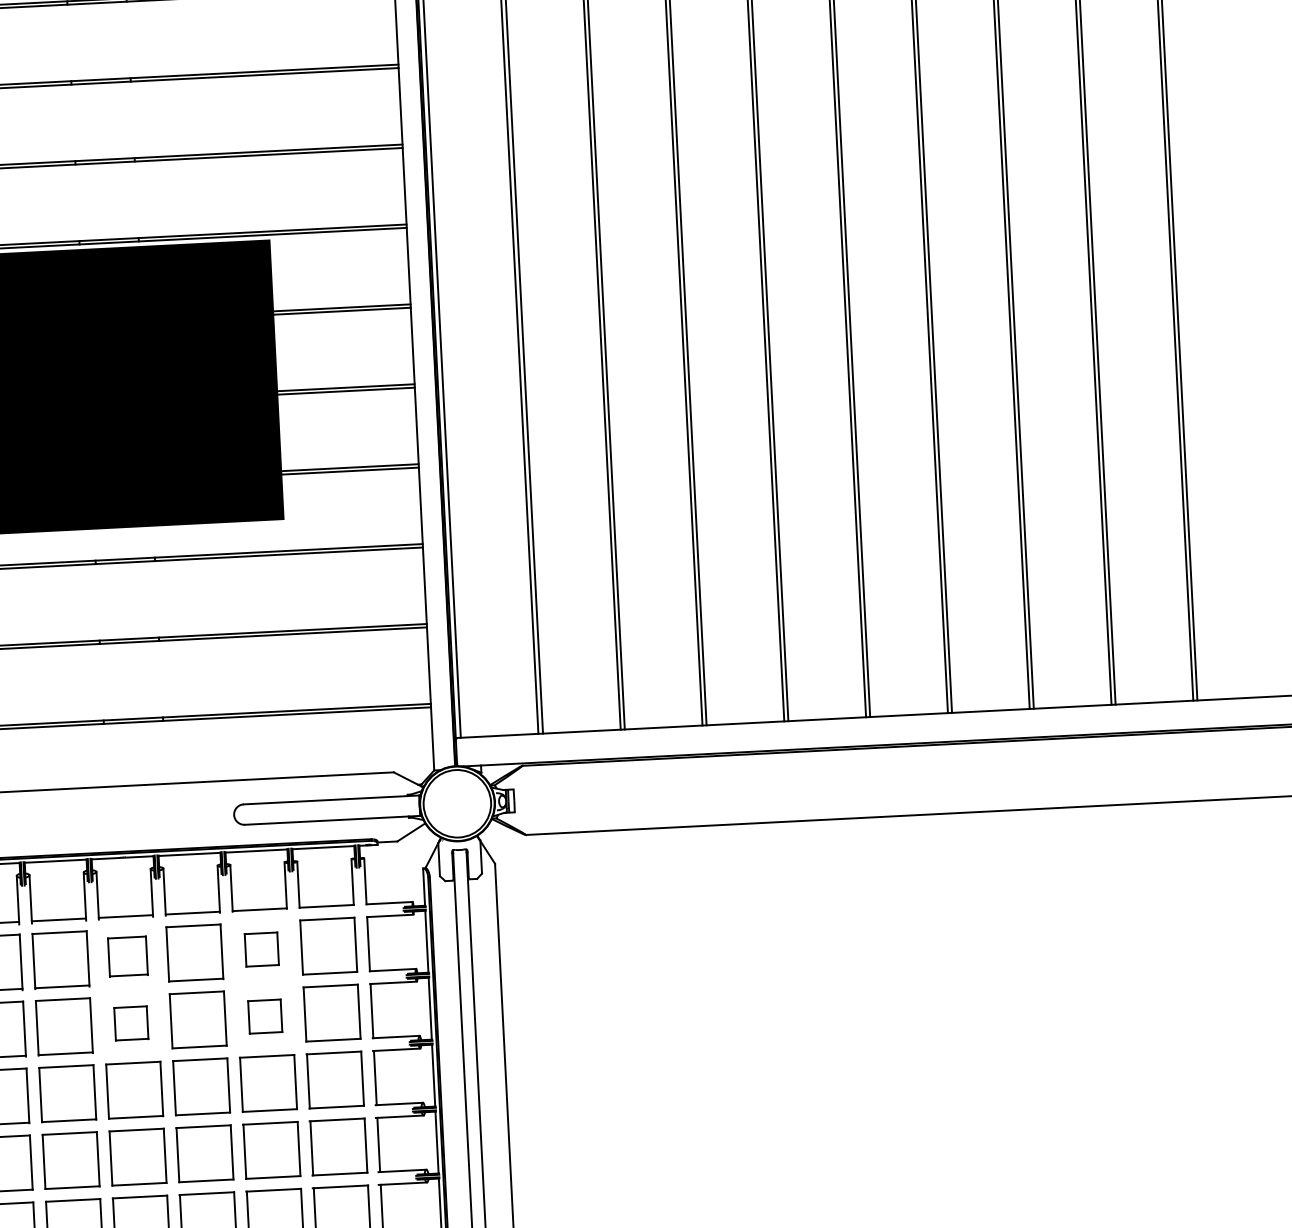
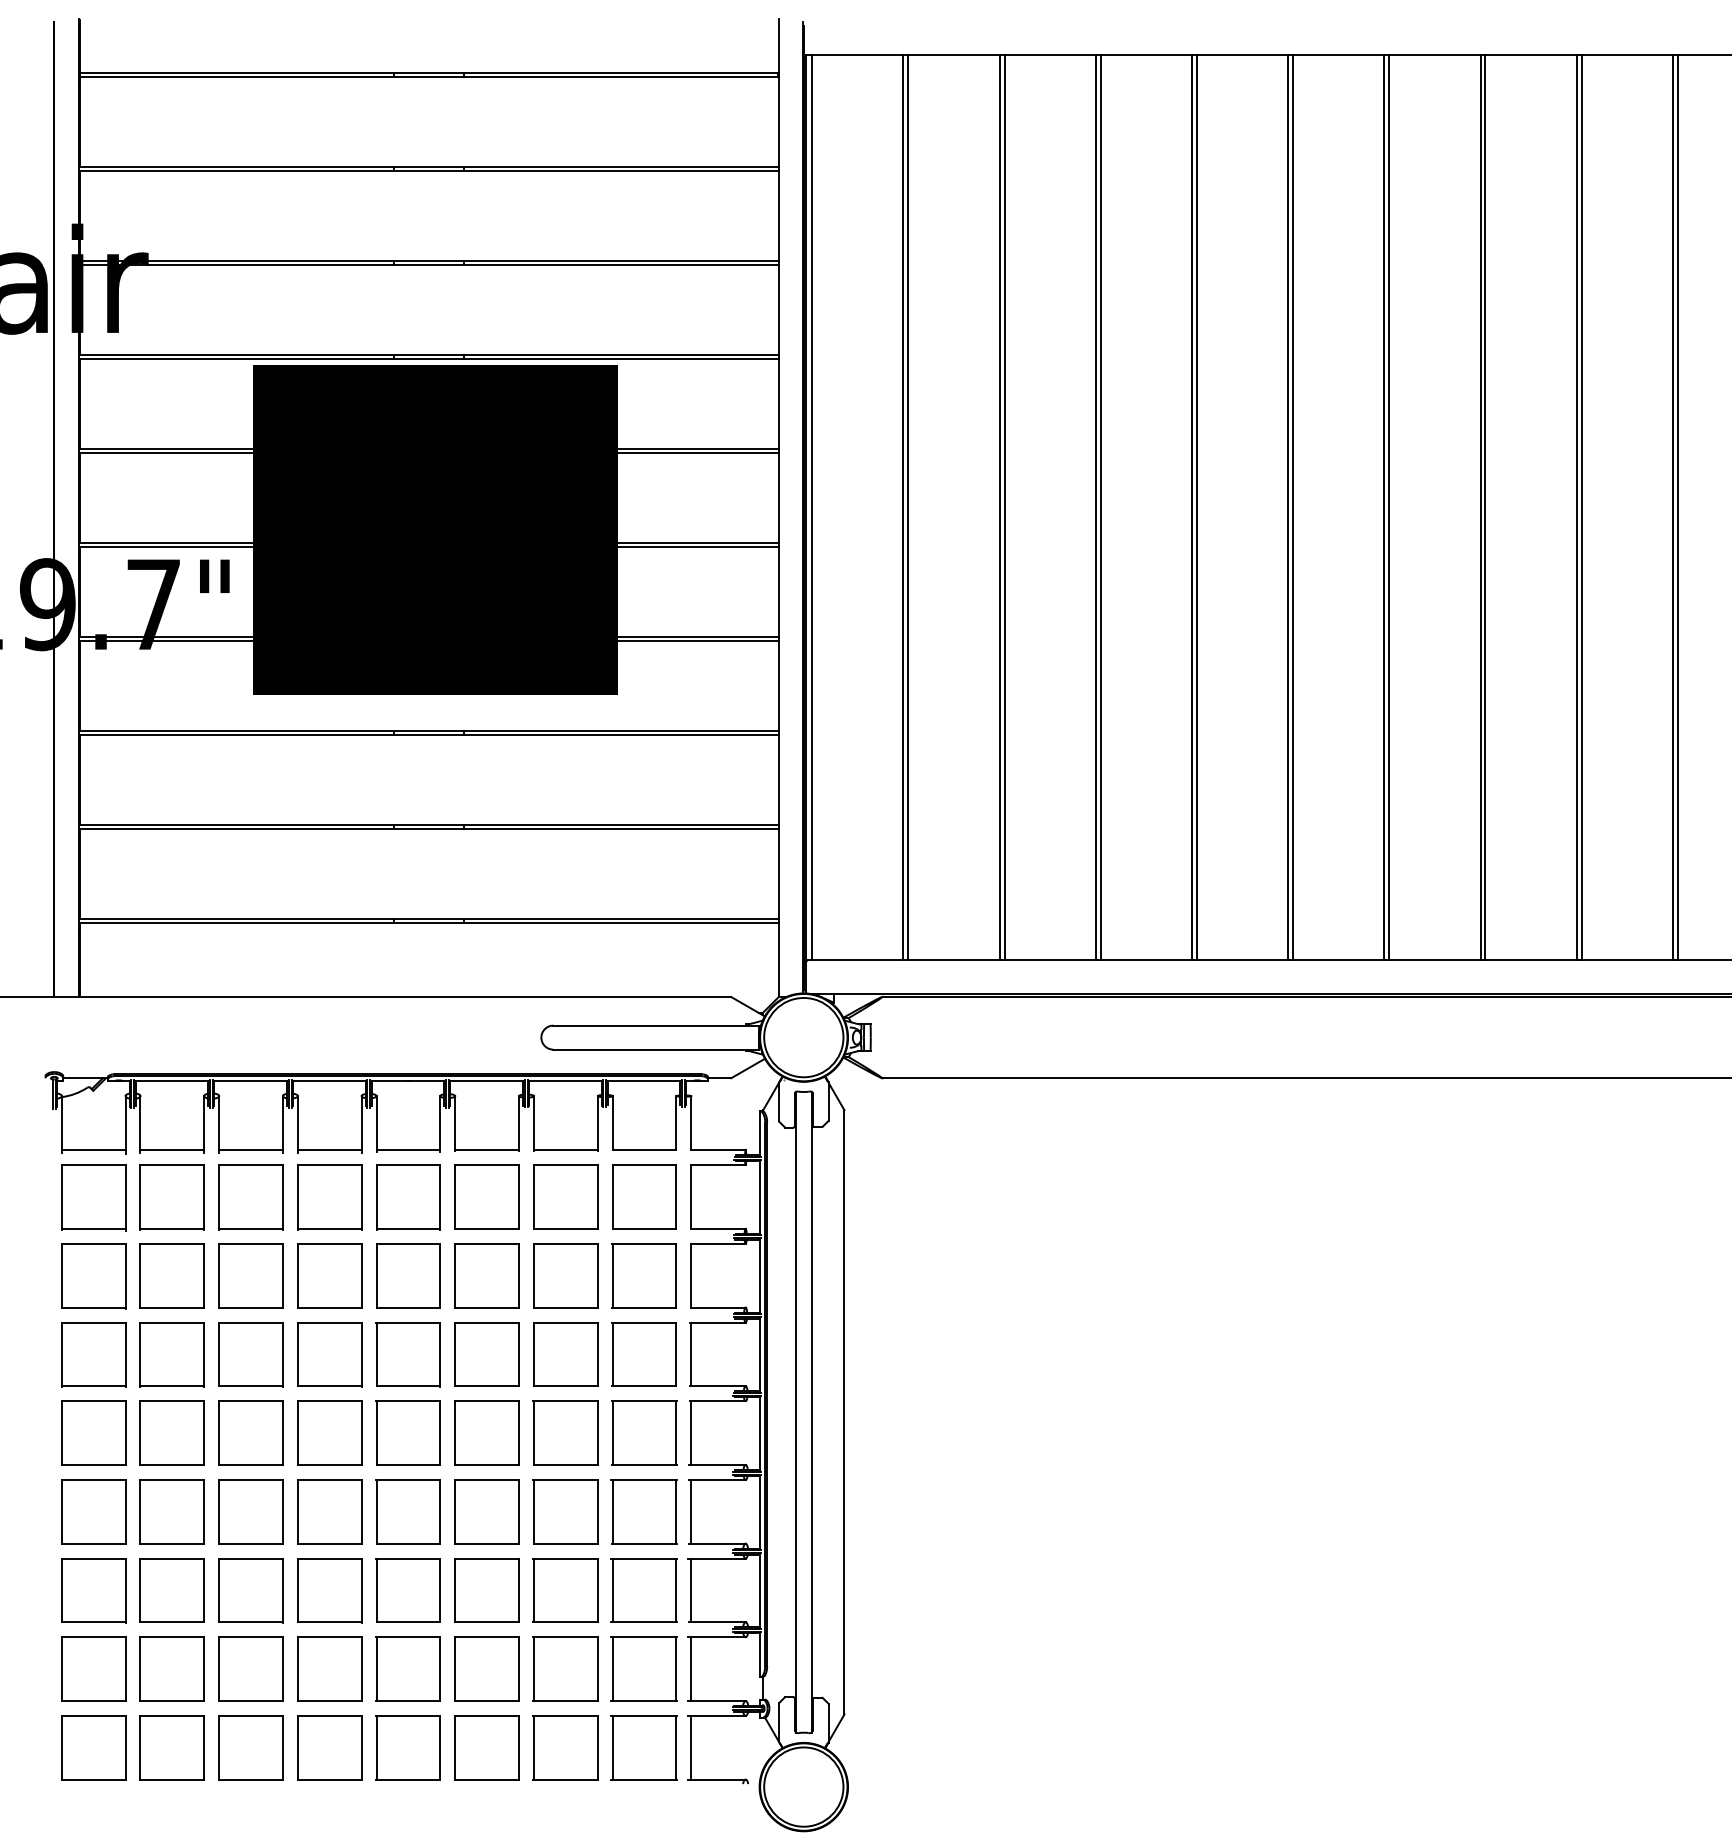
part: (261, 949) -> (565, 1196), size x1.67
part: (128, 956) -> (408, 1197), size x1.43
part: (264, 1016) -> (565, 1275), size x1.67
part: (131, 1023) -> (408, 1275), size x1.67

